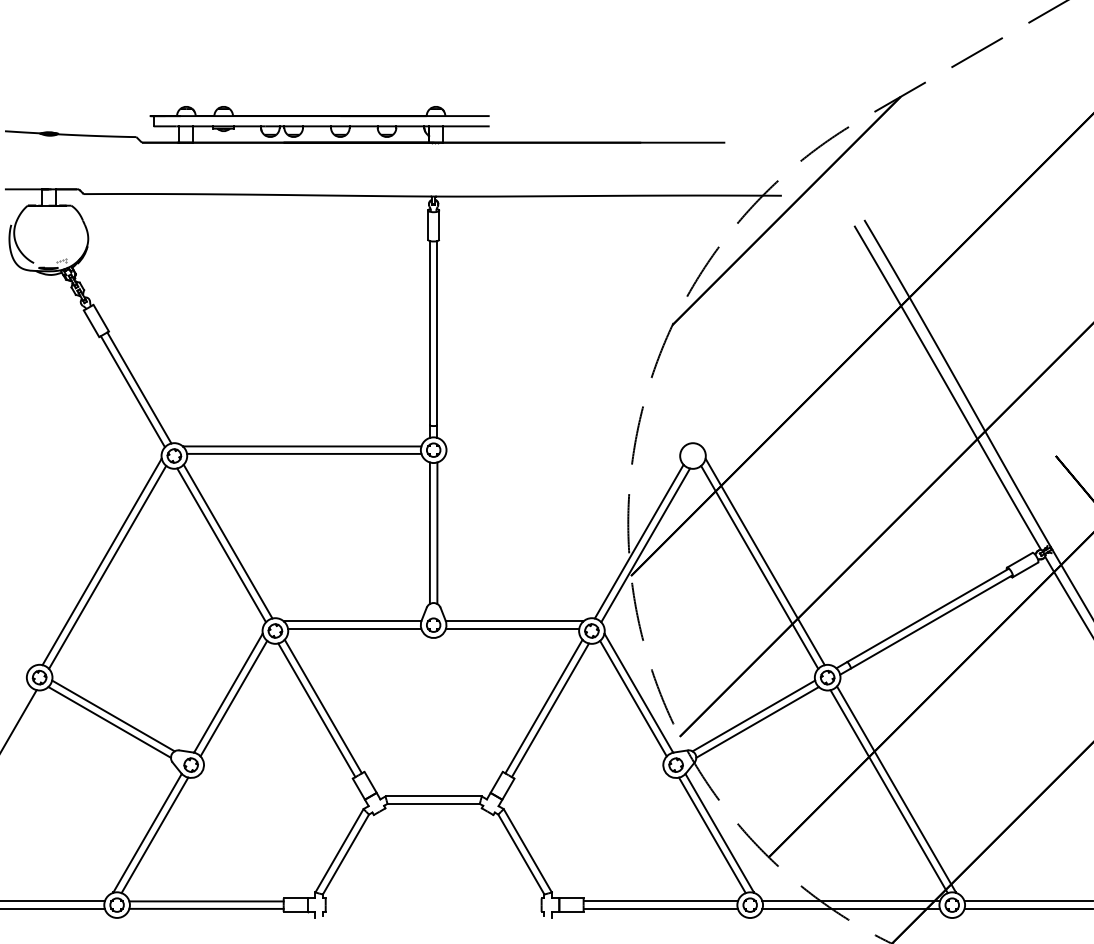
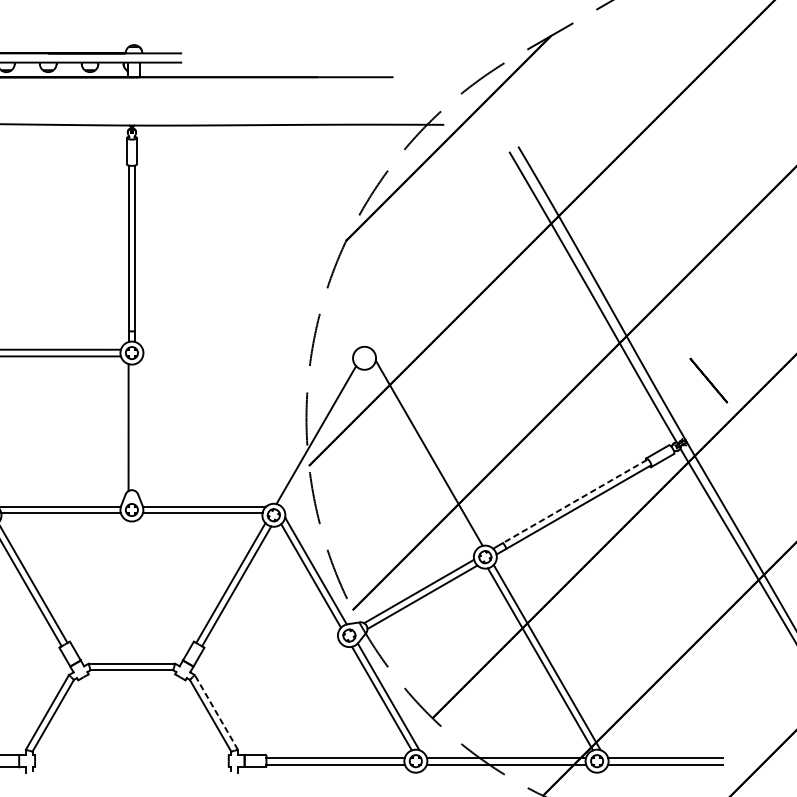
line: (437, 533) -> (135, 427), removed
line: (645, 545) -> (321, 438), removed
line: (759, 566) -> (424, 457), removed
line: (927, 615) -> (574, 501), solid -> dashed
line: (527, 850) -> (216, 712), solid -> dashed

